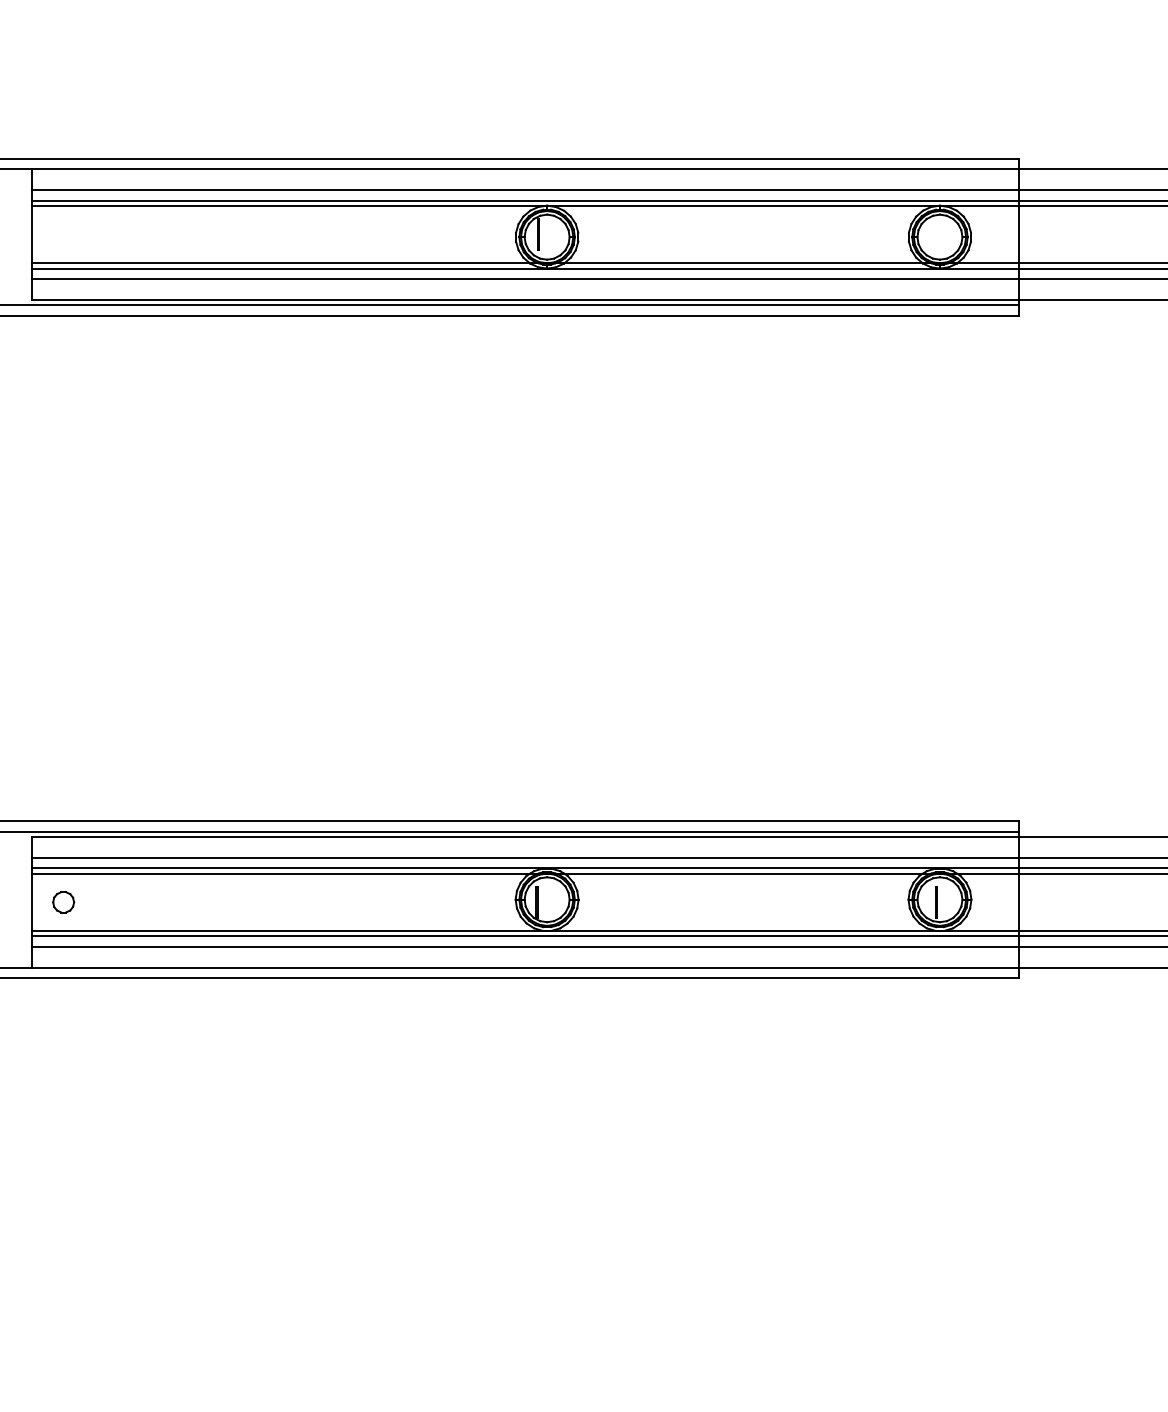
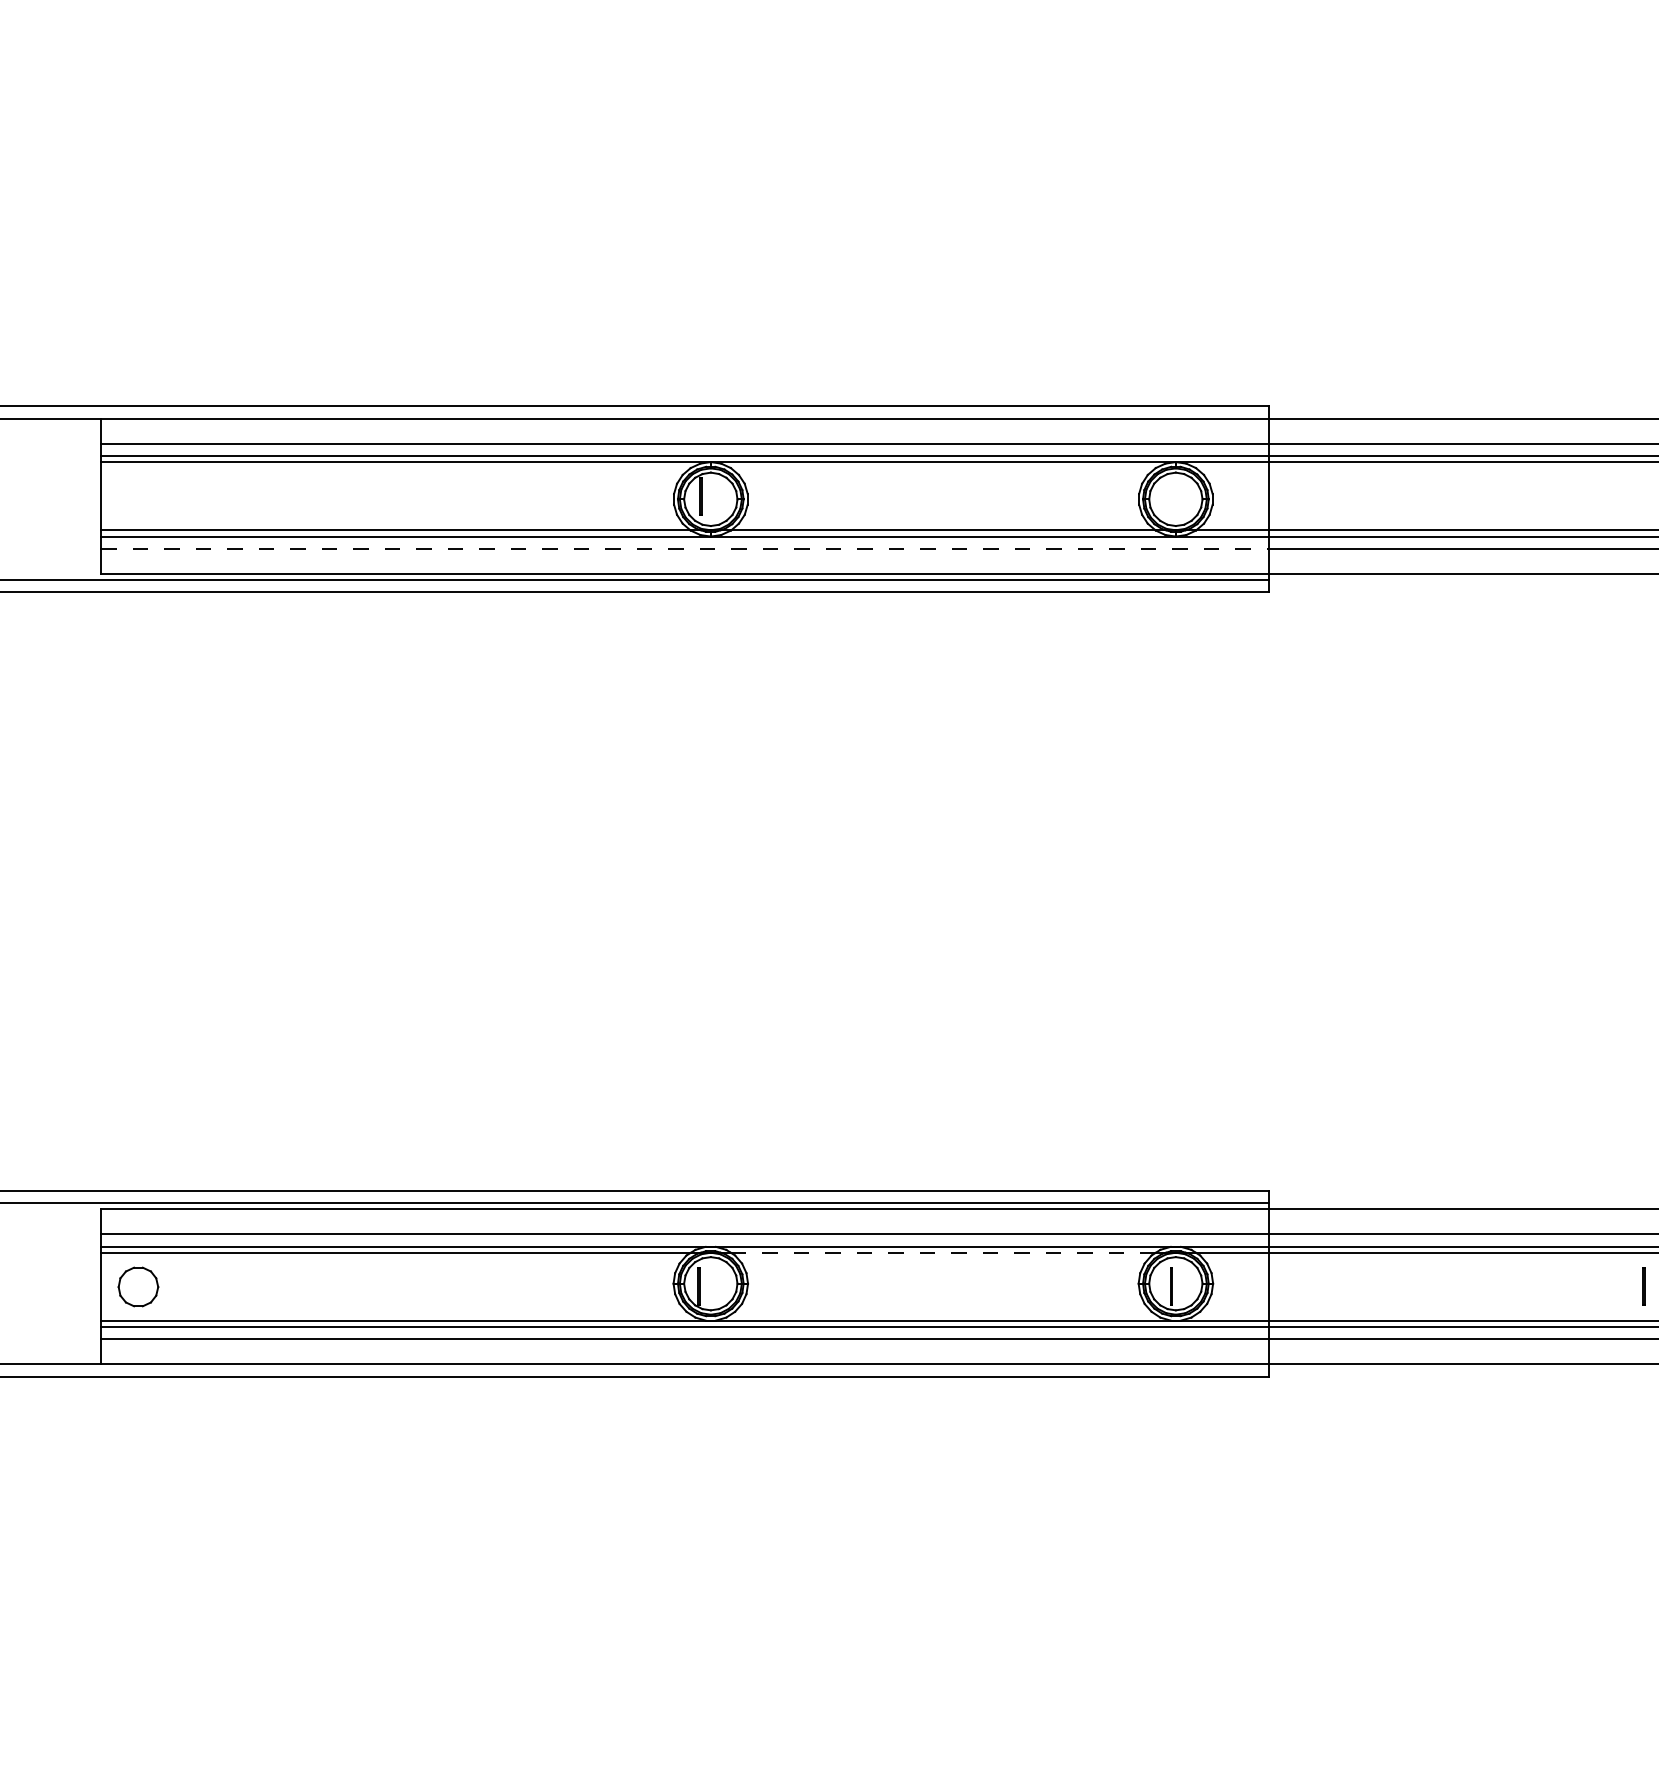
line: (525, 278) -> (685, 548), solid -> dashed
line: (743, 873) -> (943, 1252), solid -> dashed
part: (63, 902) -> (138, 1286), size x1.6

